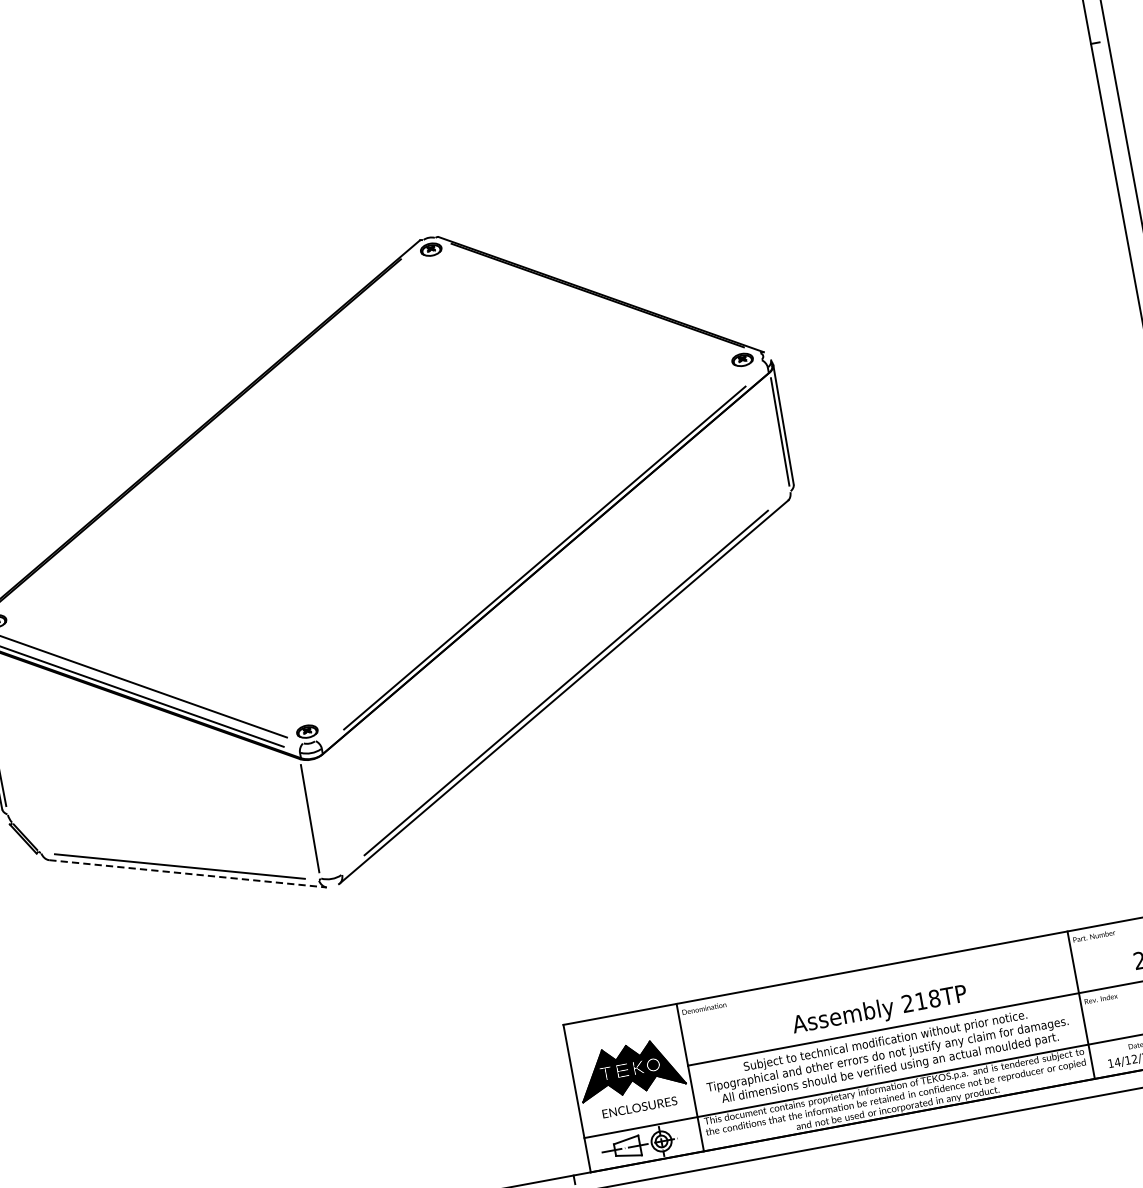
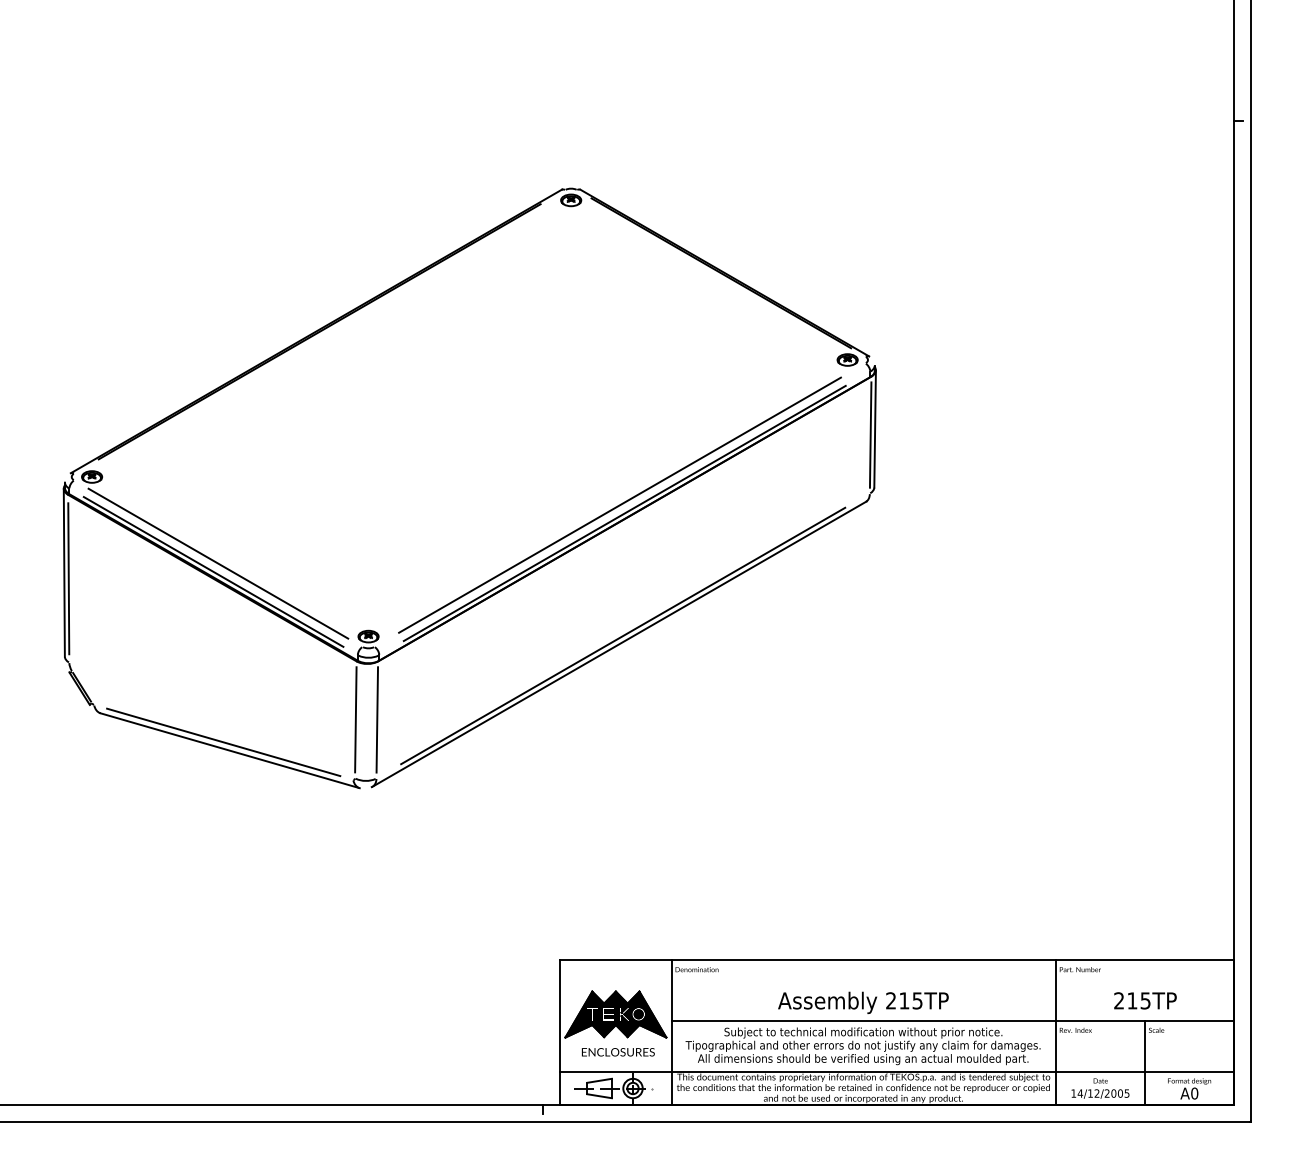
line: (537, 549) -> (619, 504), added
line: (332, 814) -> (377, 719), added
line: (188, 873) -> (230, 750), dashed -> solid
text: (934, 998) -> (917, 1000), 218TP -> 215TP

